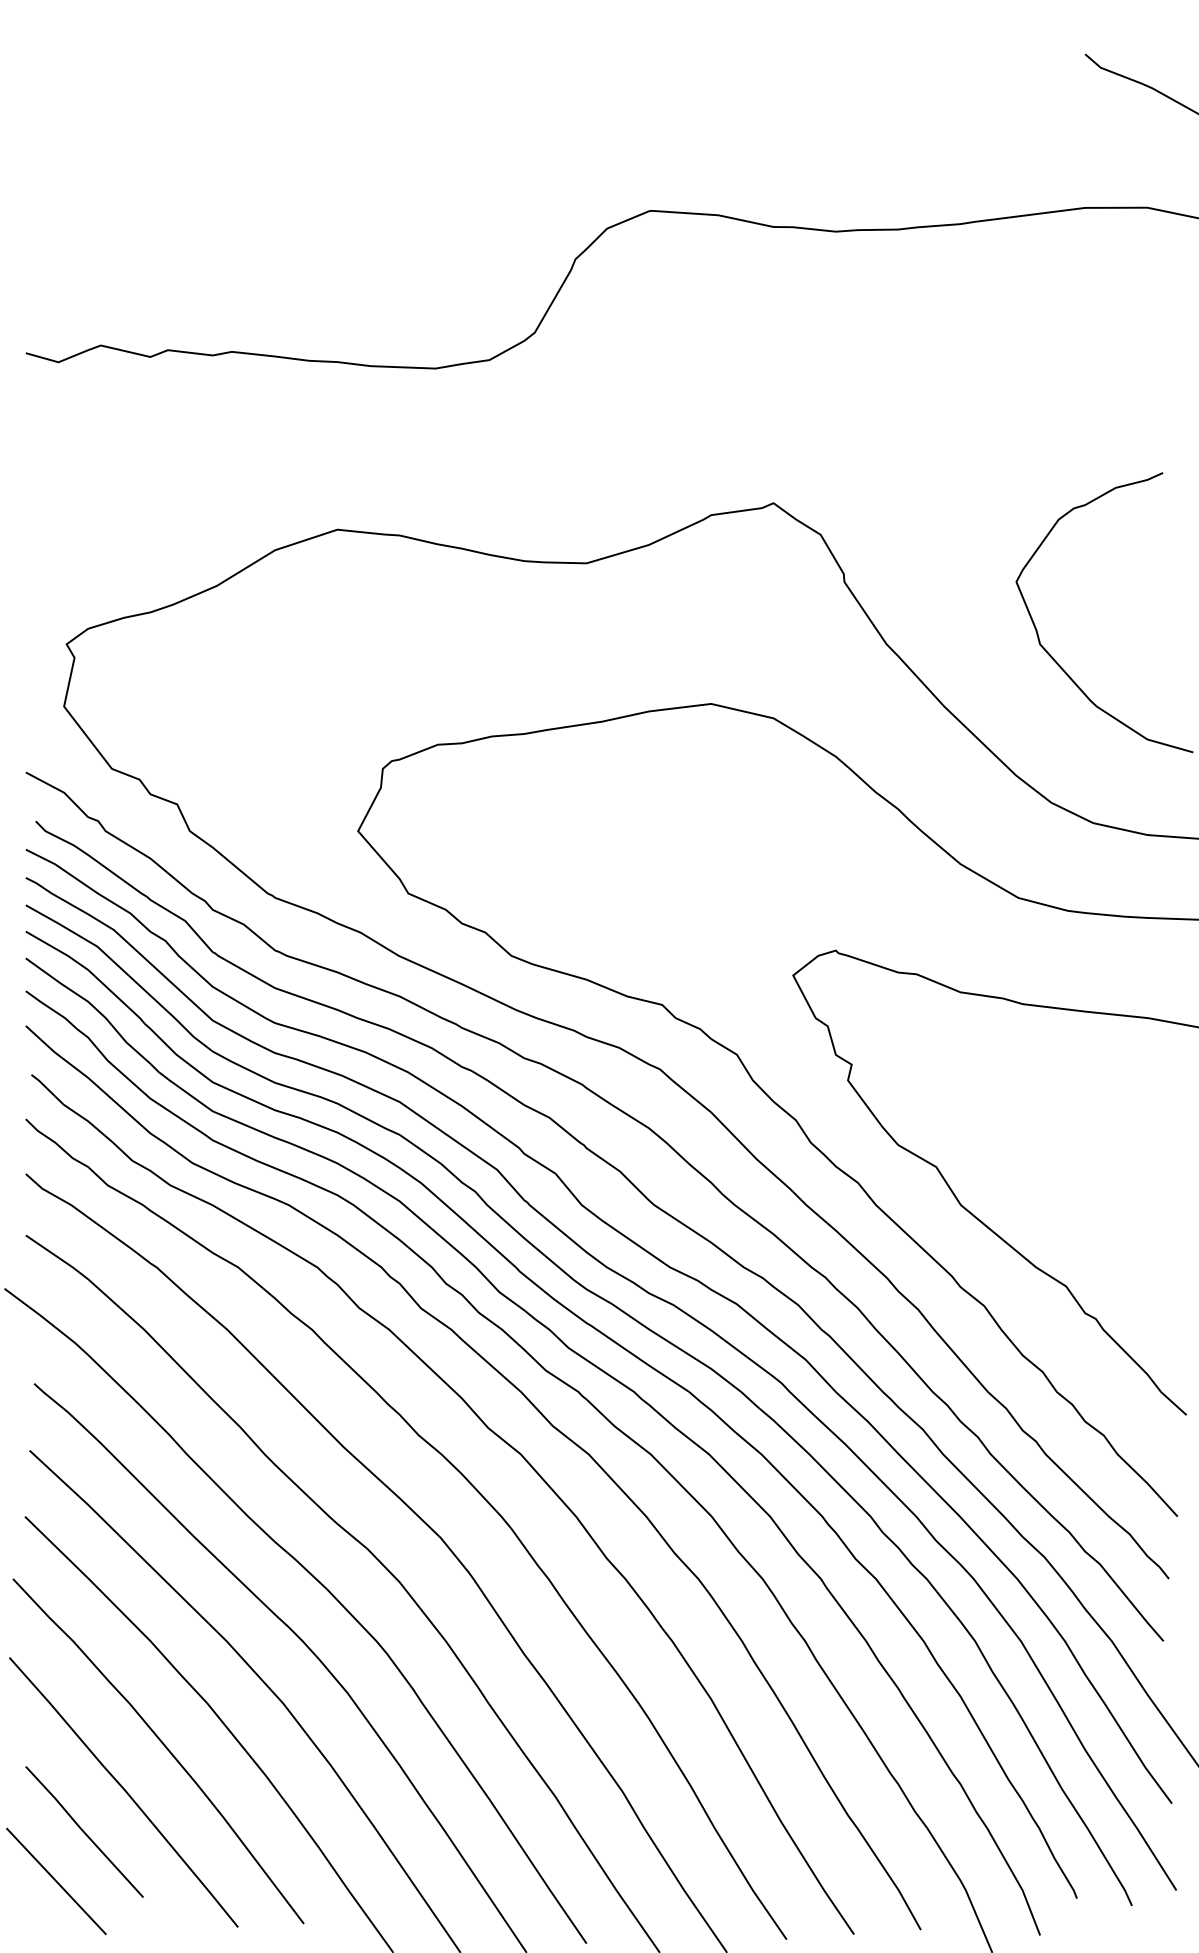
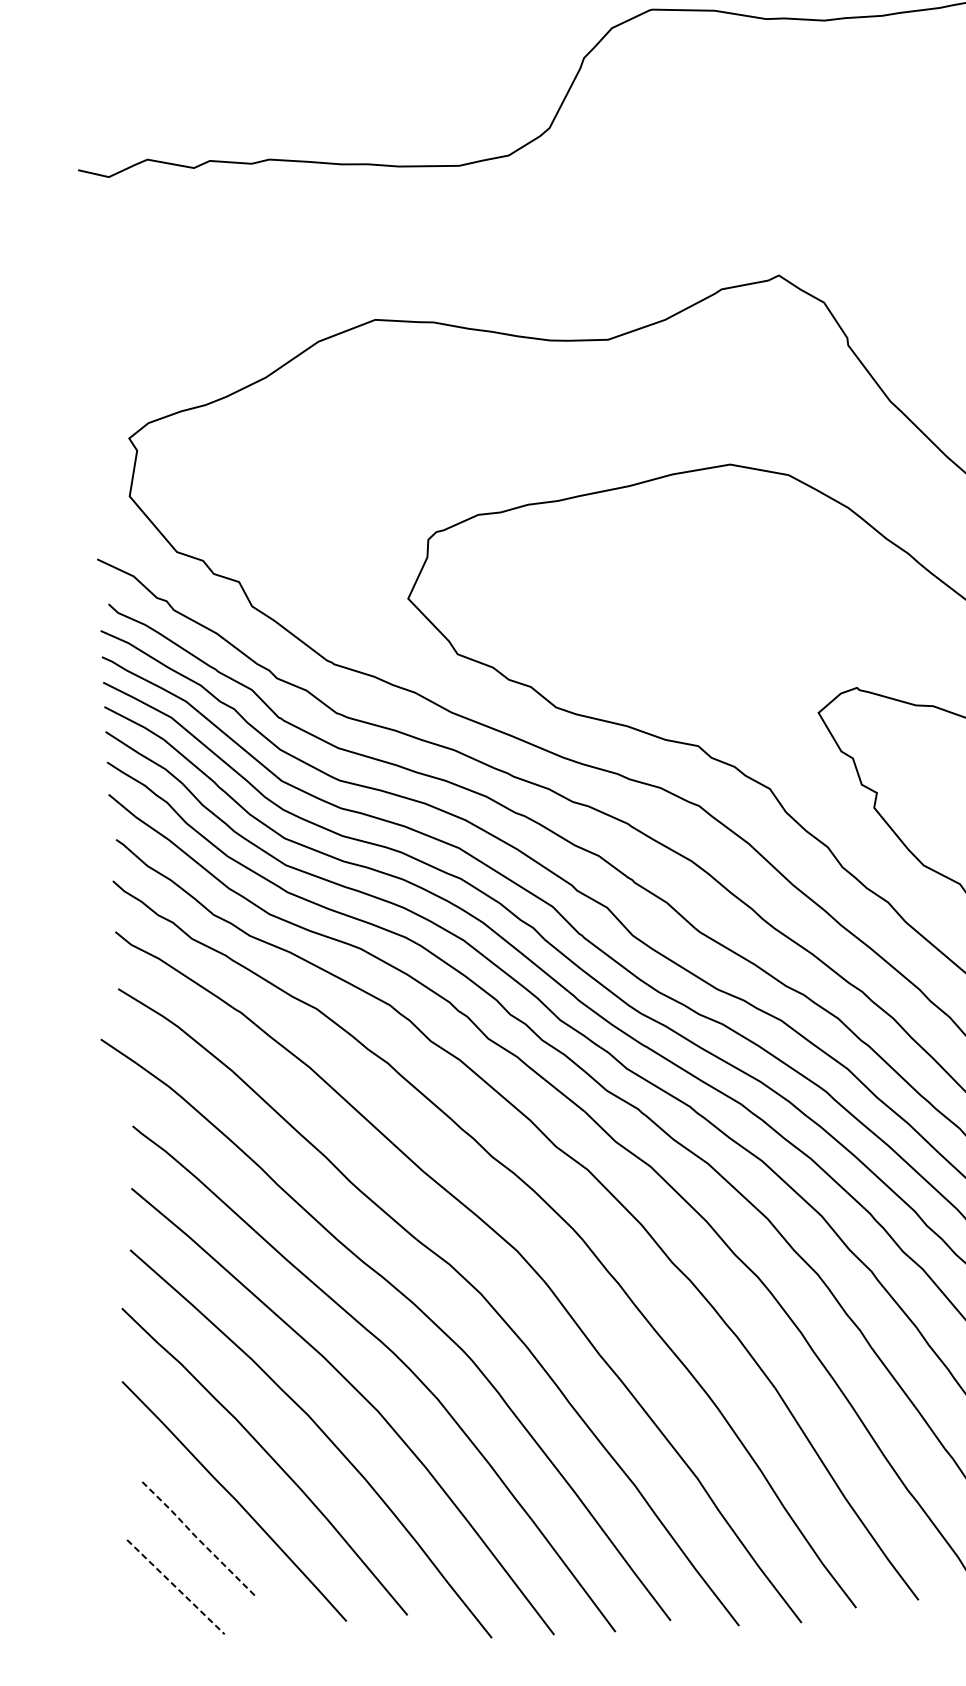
line: (83, 1831) -> (198, 1539), solid -> dashed
line: (56, 1881) -> (175, 1587), solid -> dashed

